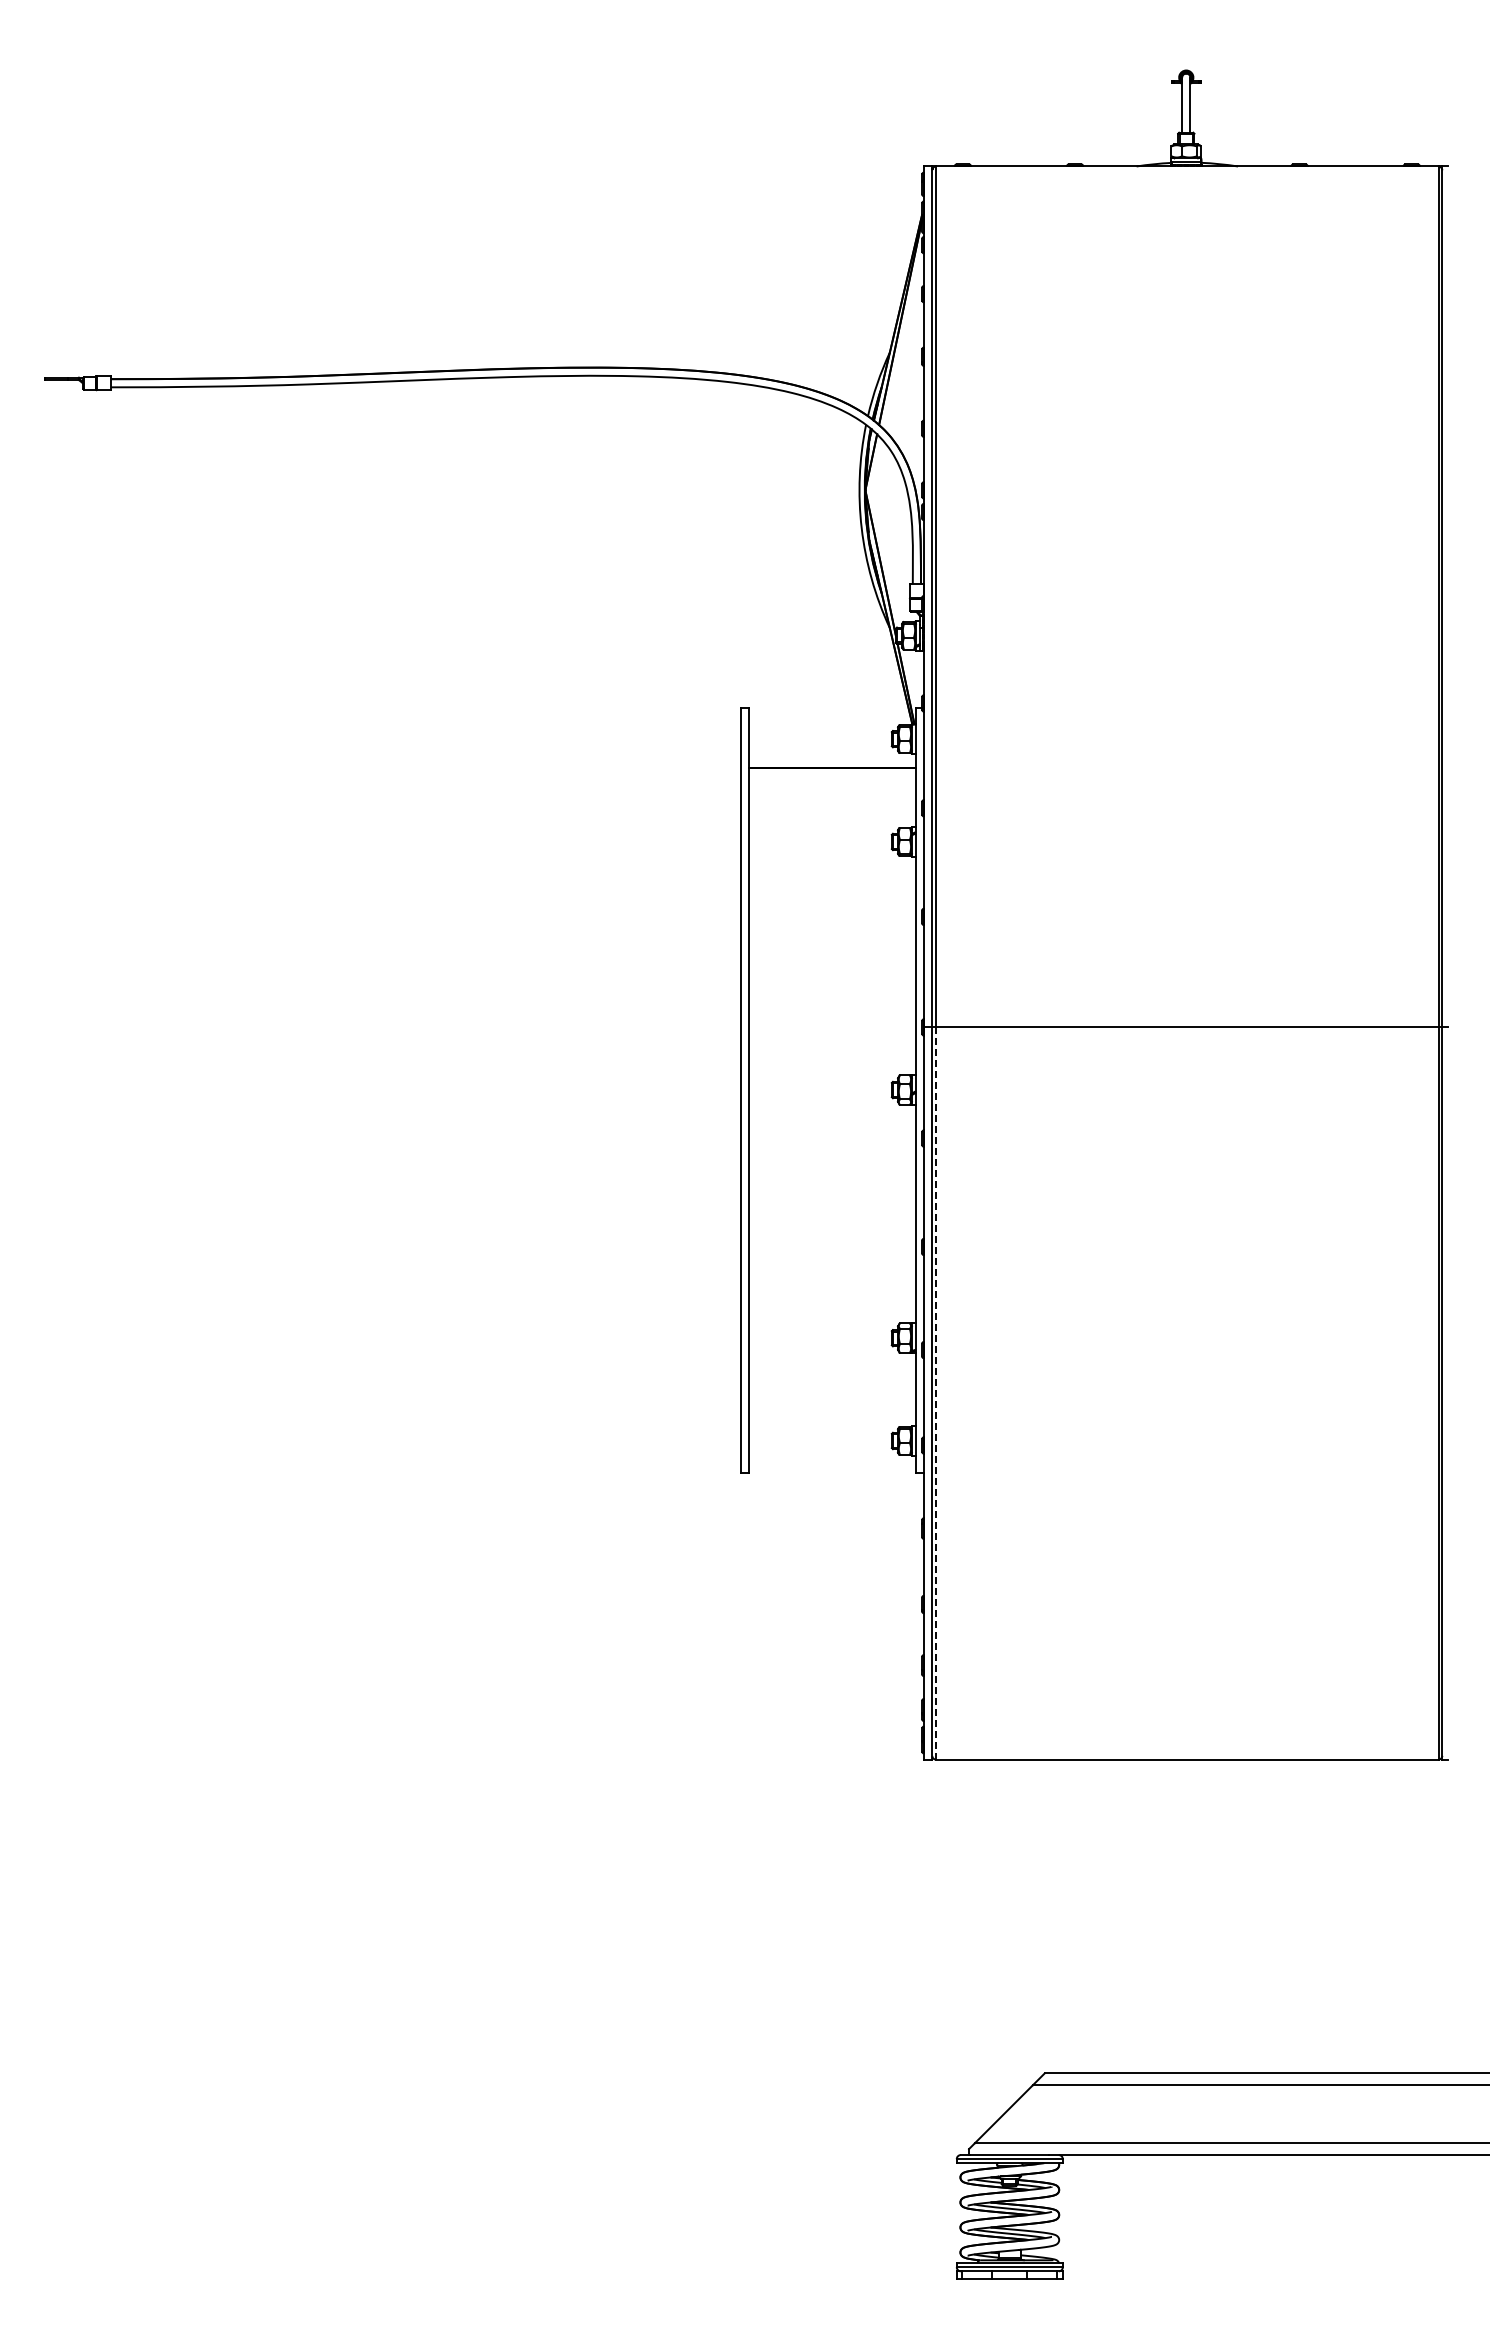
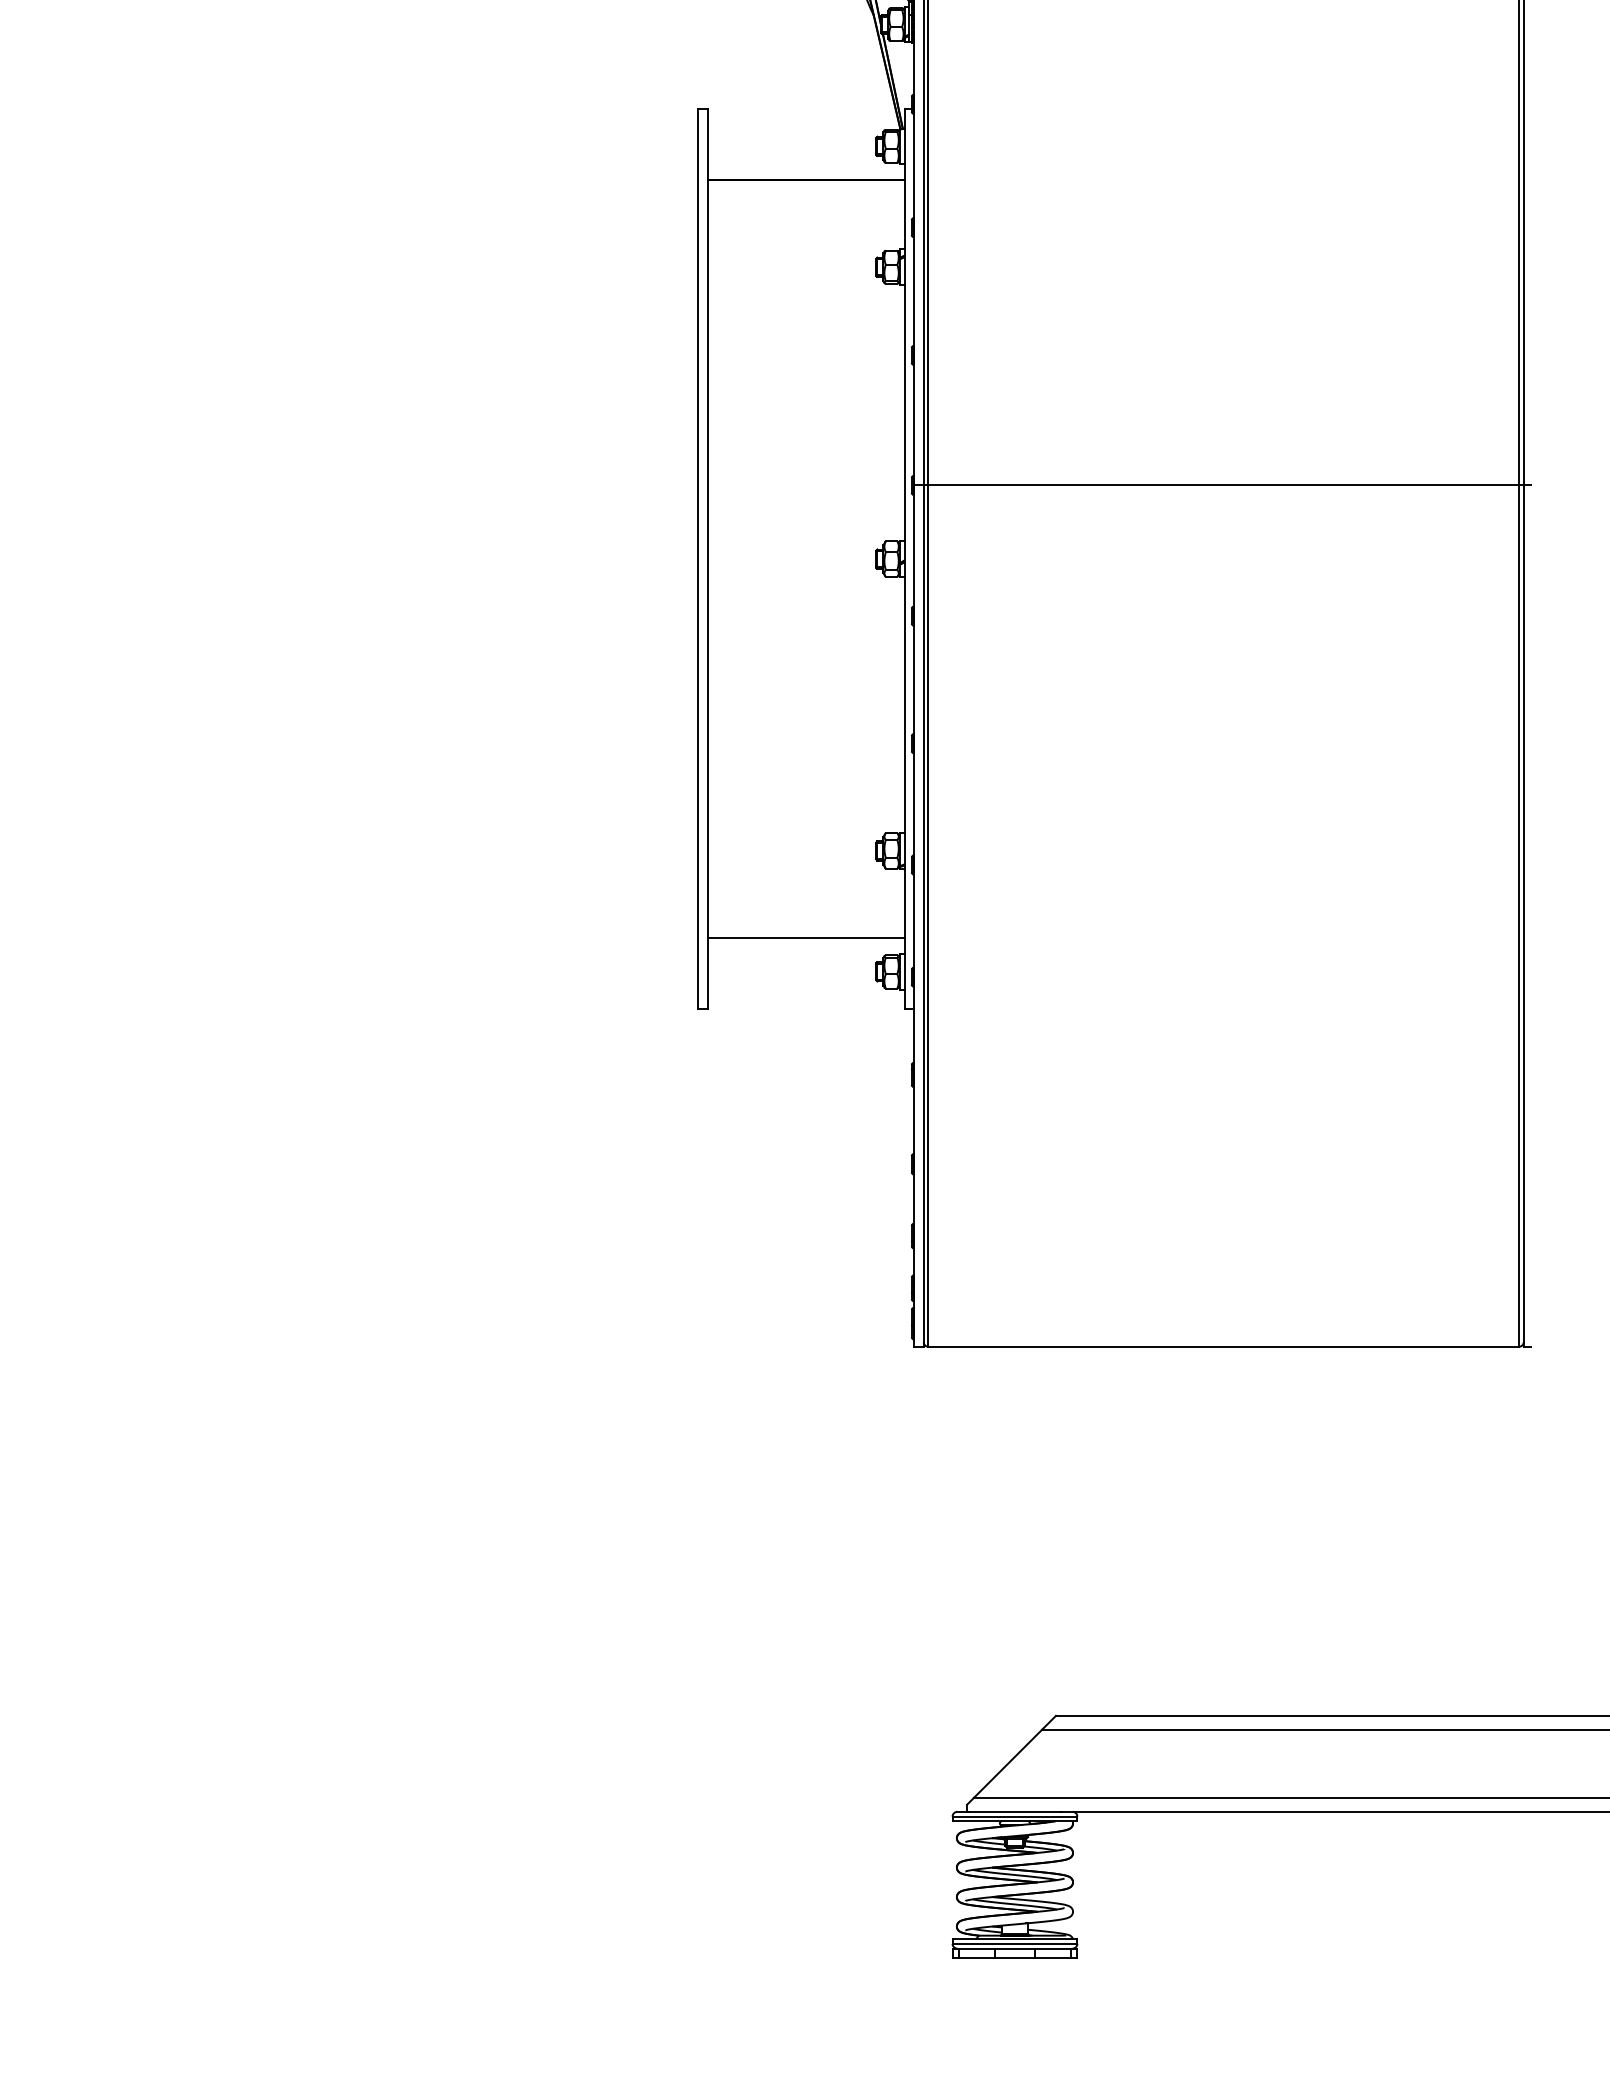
line: (936, 1393) -> (928, 916), dashed -> solid
line: (831, 1412) -> (805, 938), added

